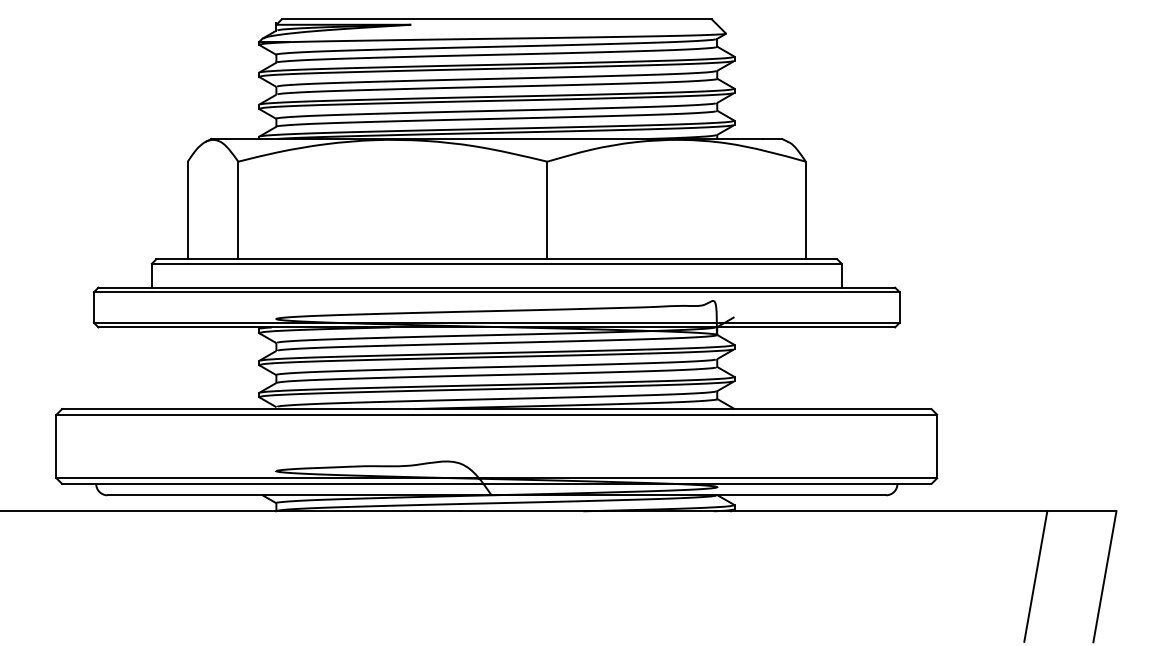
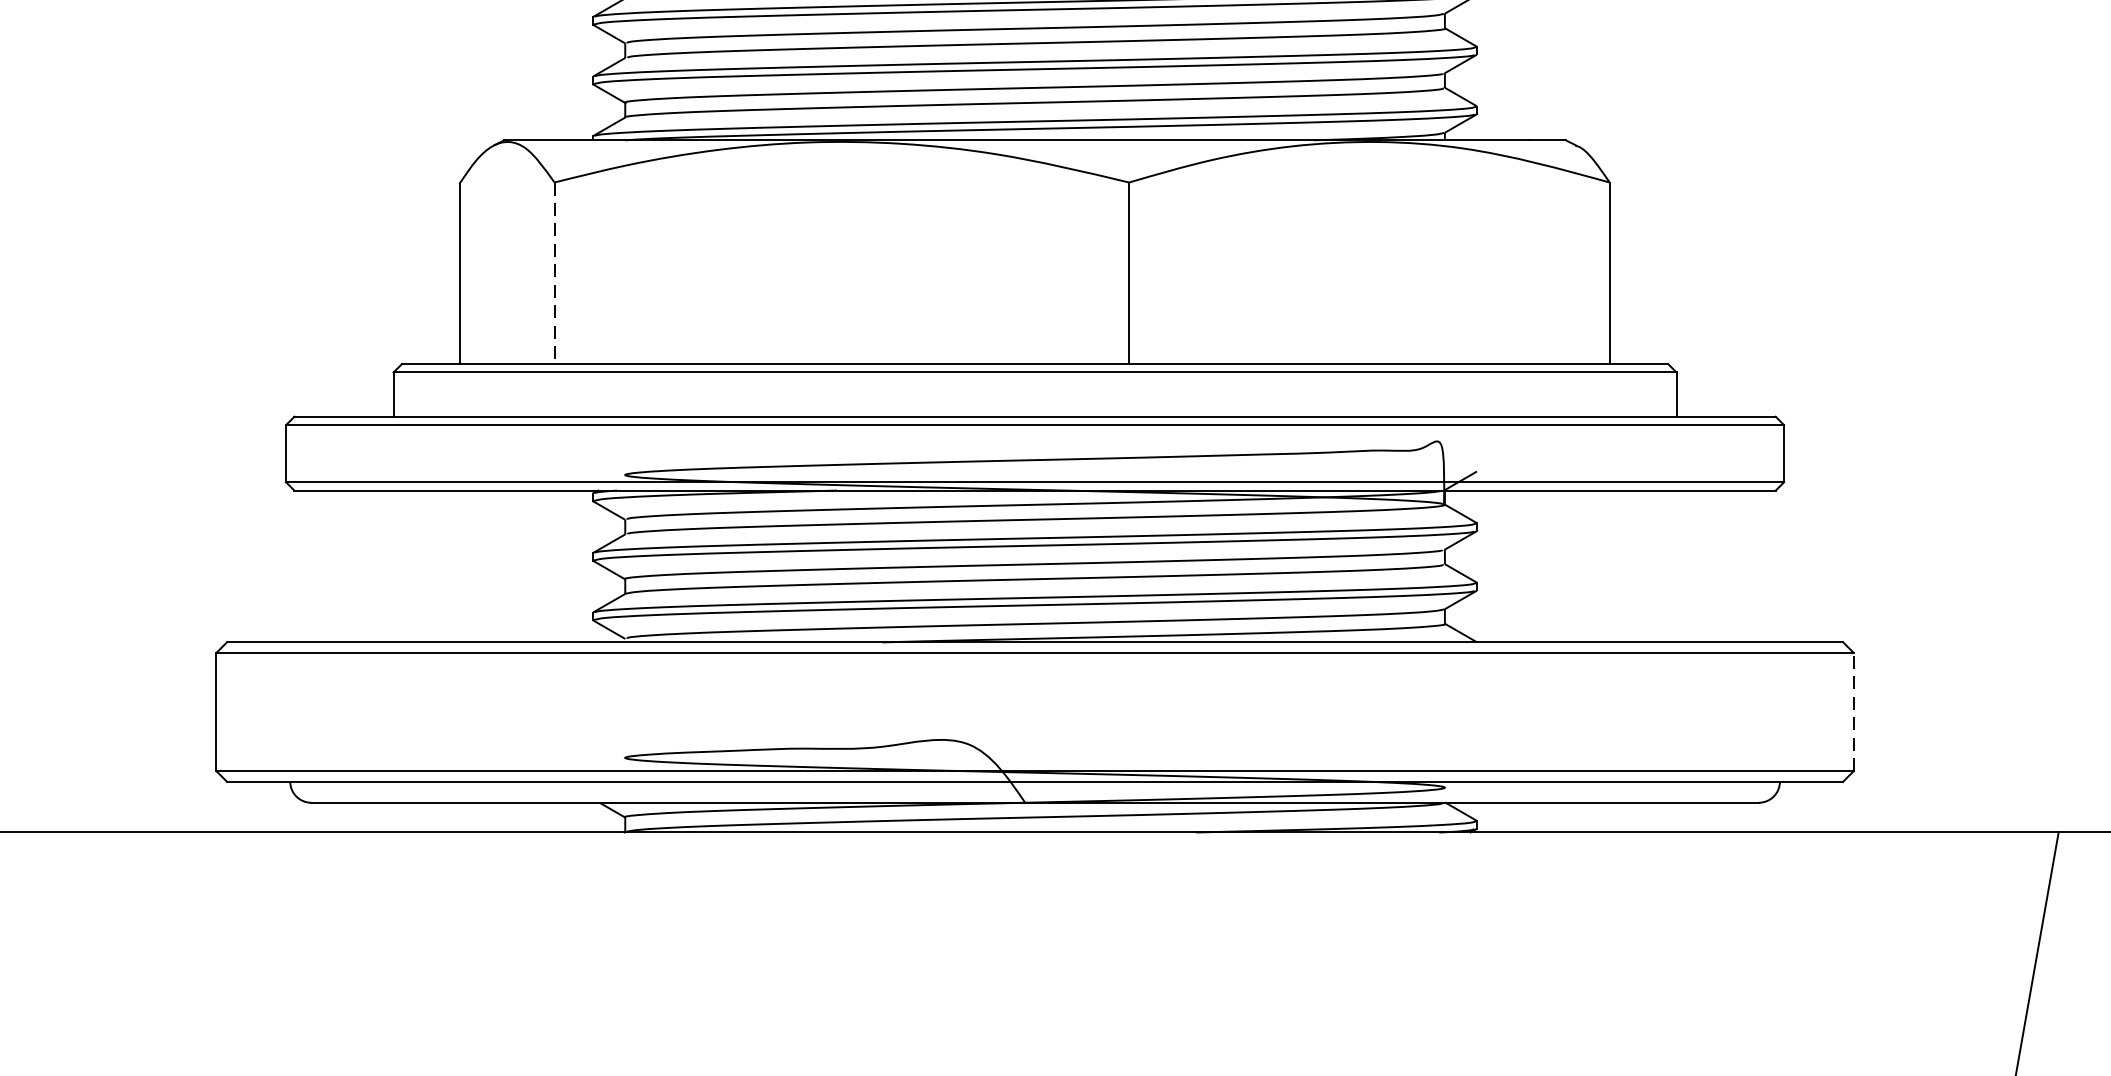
line: (238, 210) -> (554, 273), solid -> dashed
line: (937, 446) -> (1854, 712), solid -> dashed

